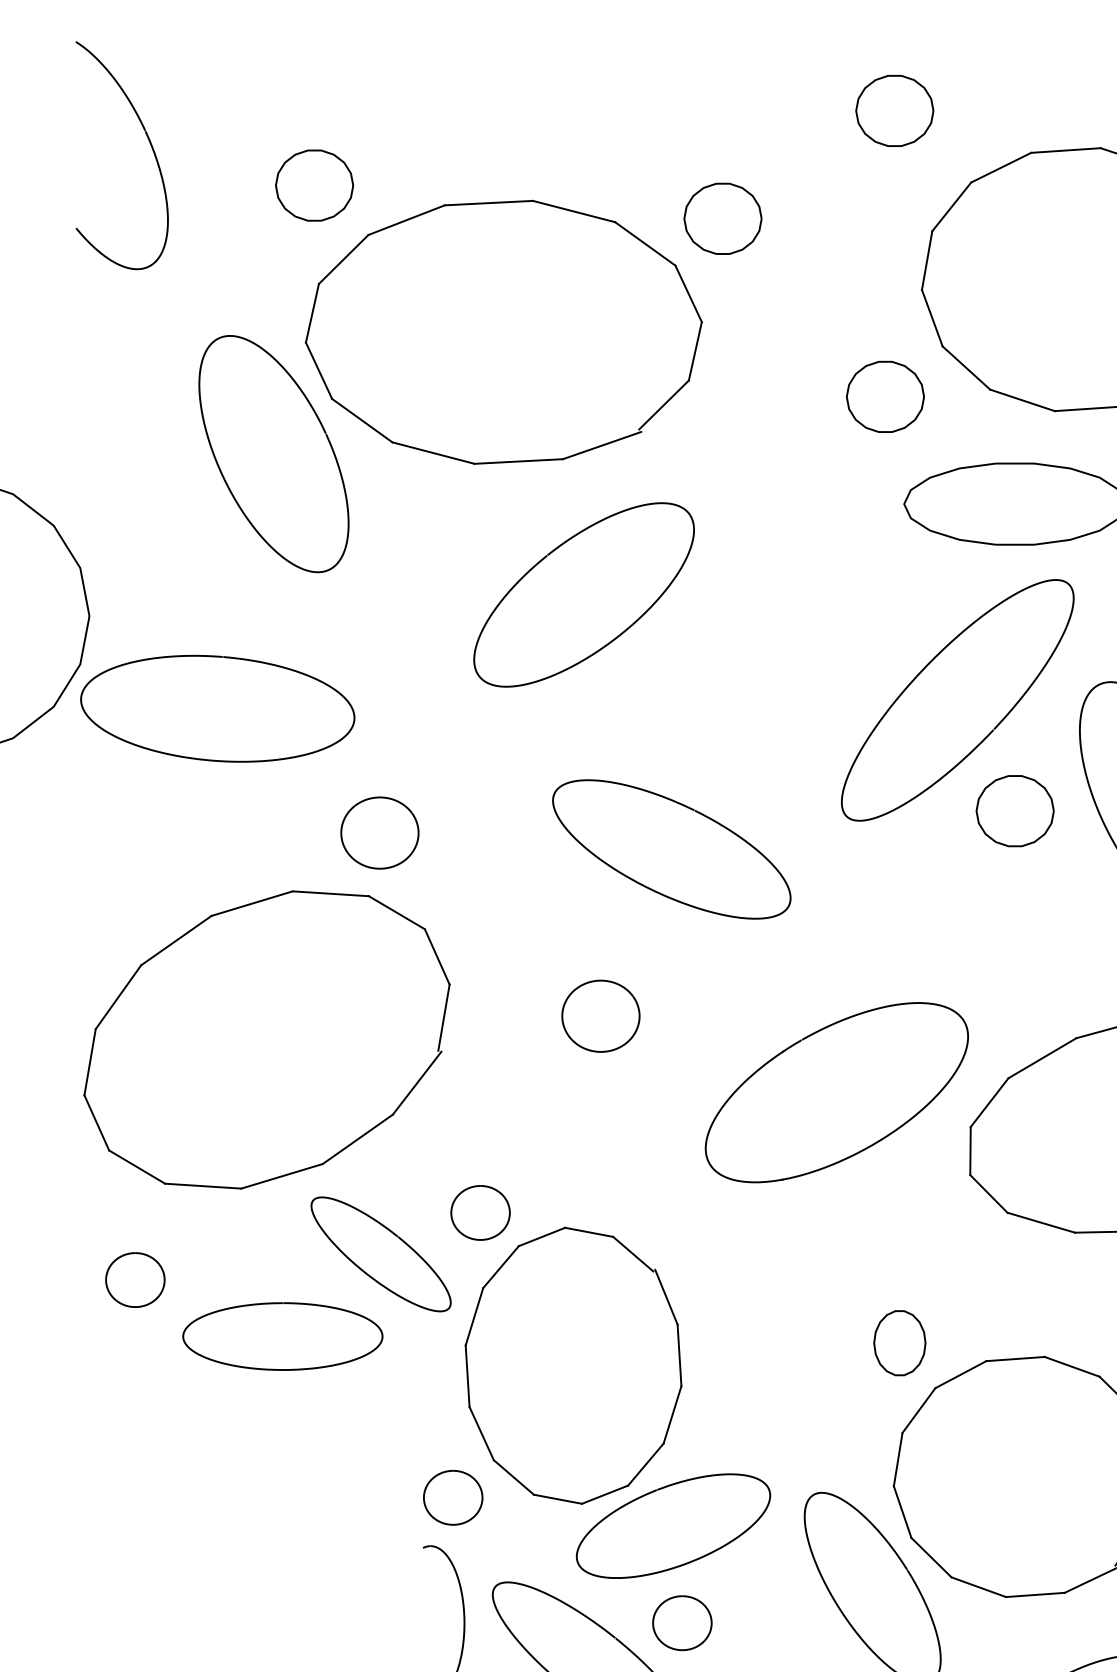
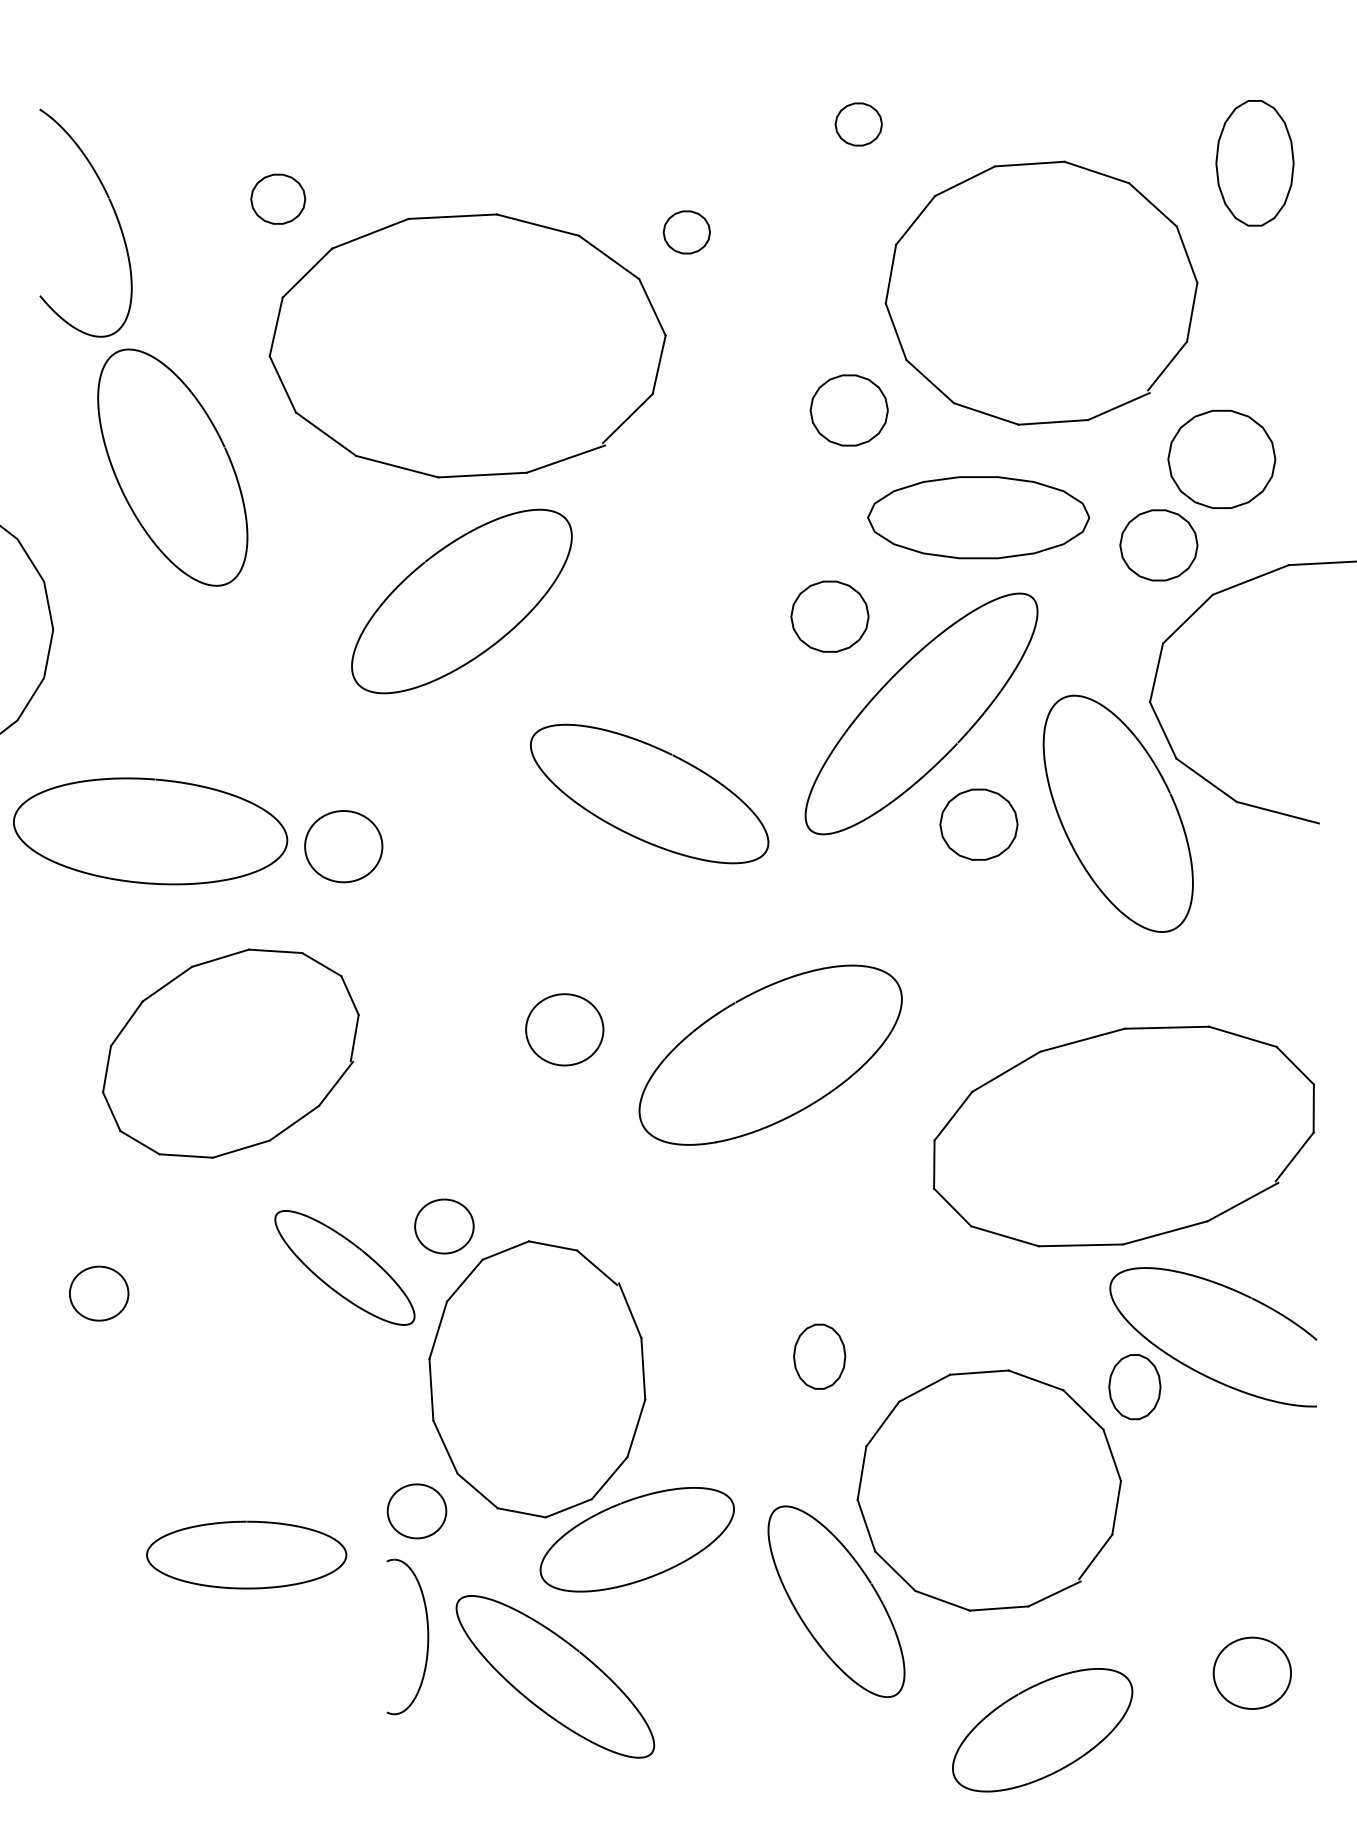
part: (894, 110) -> (858, 124), size x0.6
part: (149, 143) -> (113, 211), moved
part: (313, 185) -> (277, 199), size x0.7
part: (722, 218) -> (686, 232), size x0.6
curve: (224, 476) -> (123, 490), moved
curve: (552, 552) -> (430, 559), moved
part: (865, 602) -> (829, 616), added
curve: (207, 758) -> (140, 881), moved
curve: (690, 809) -> (668, 754), moved
part: (266, 1039) -> (230, 1053), size x0.7
part: (836, 1091) -> (770, 1054), moved
curve: (282, 1303) -> (246, 1522), moved
part: (899, 1342) -> (819, 1356), moved
curve: (687, 1597) -> (651, 1611), removed

